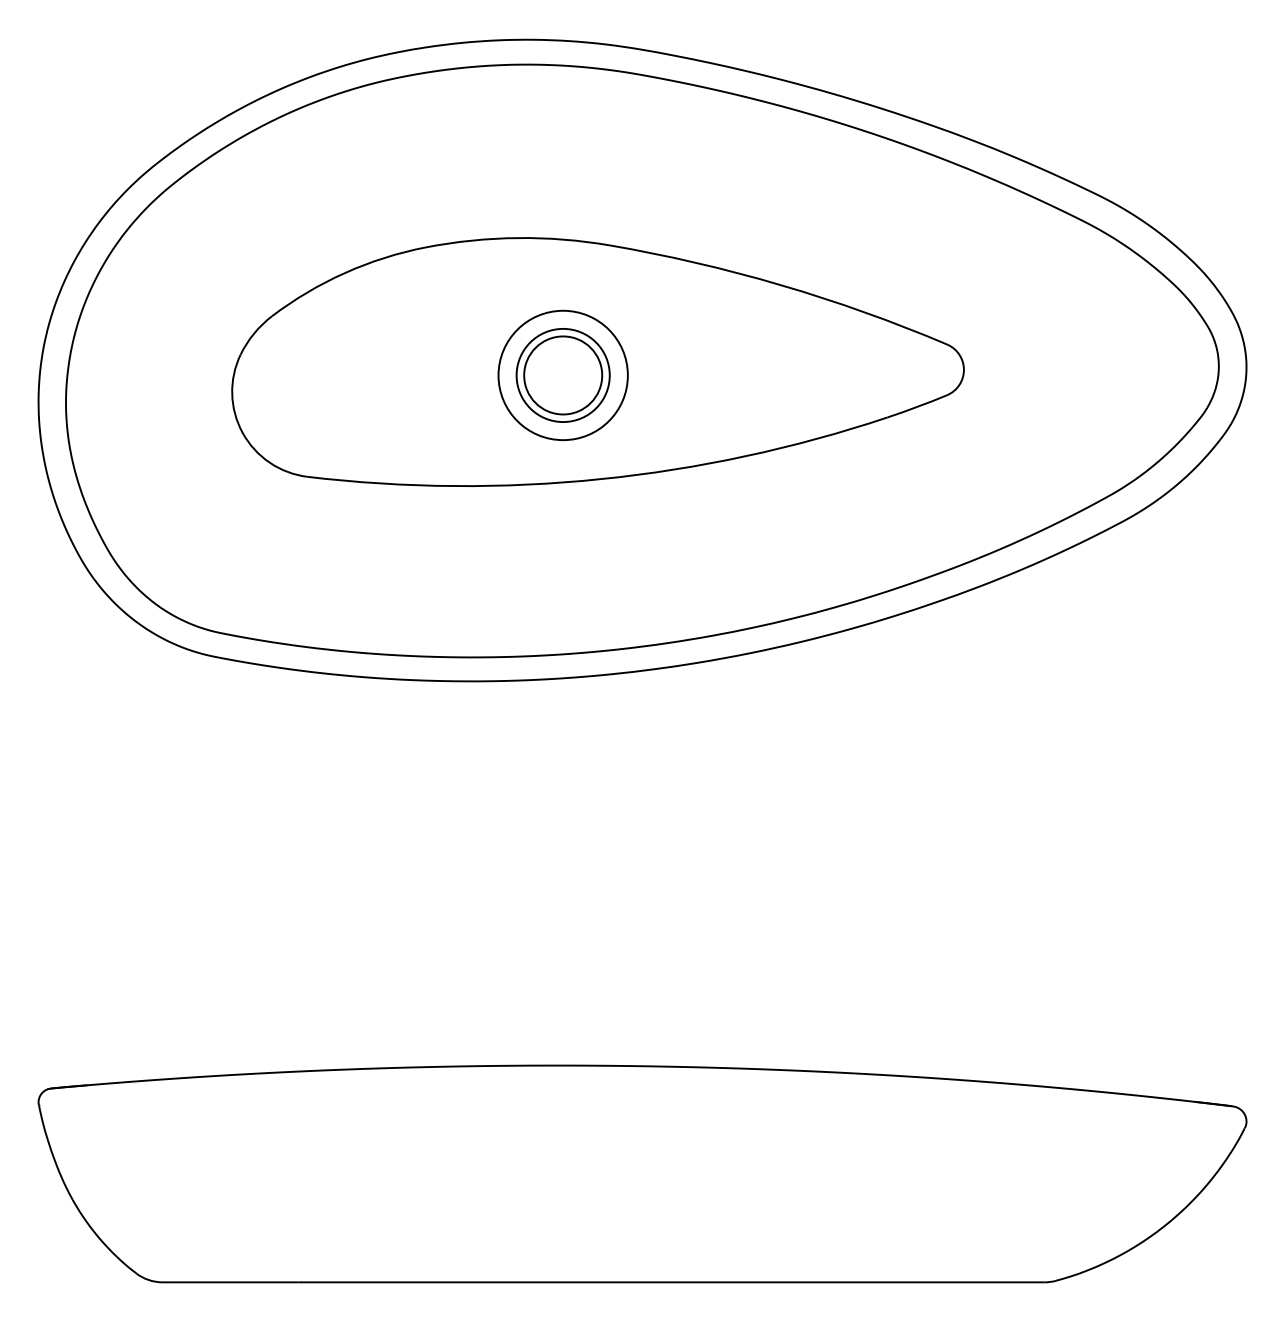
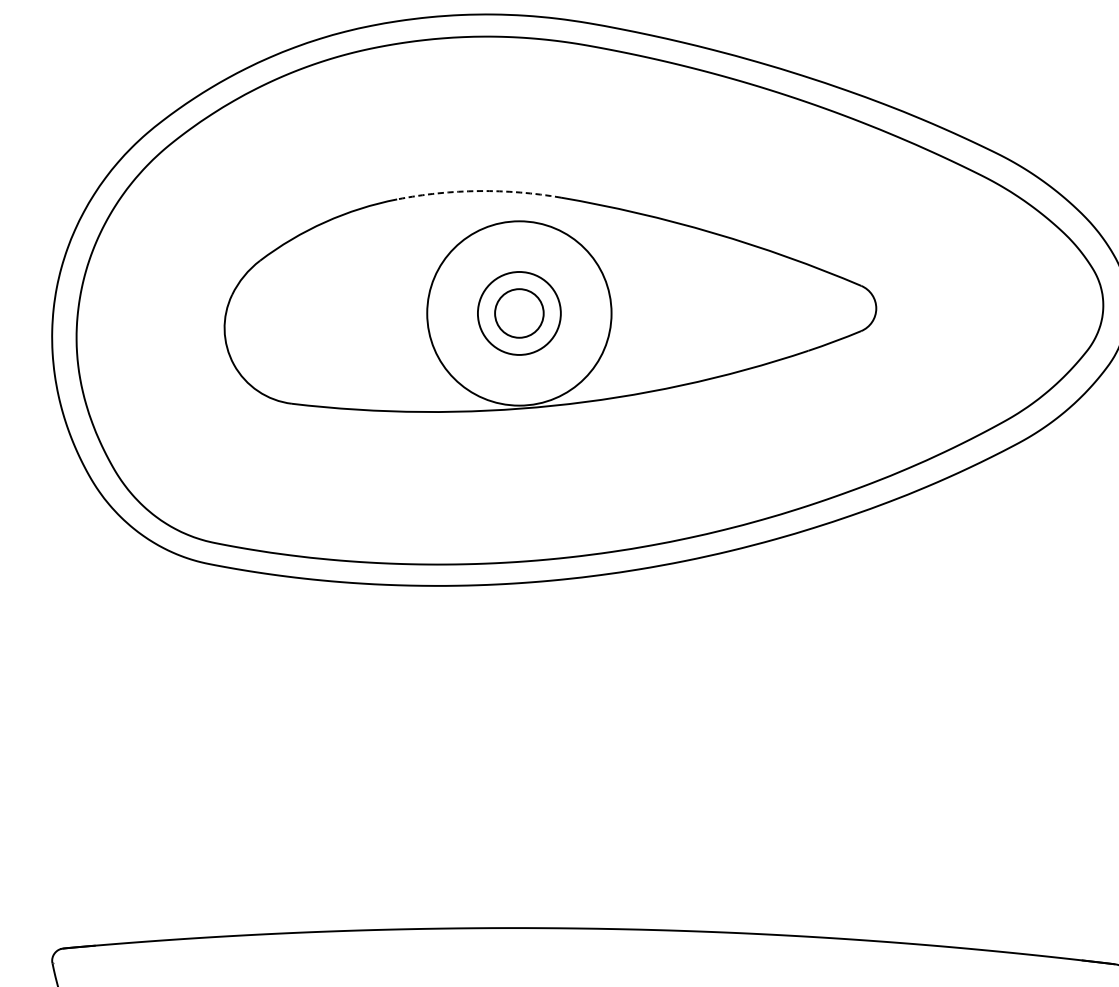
arc: (517, 238) -> (478, 191), solid -> dashed
circle: (562, 375) -> (518, 313), size x1.6
circle: (563, 375) -> (519, 313), size x0.7

